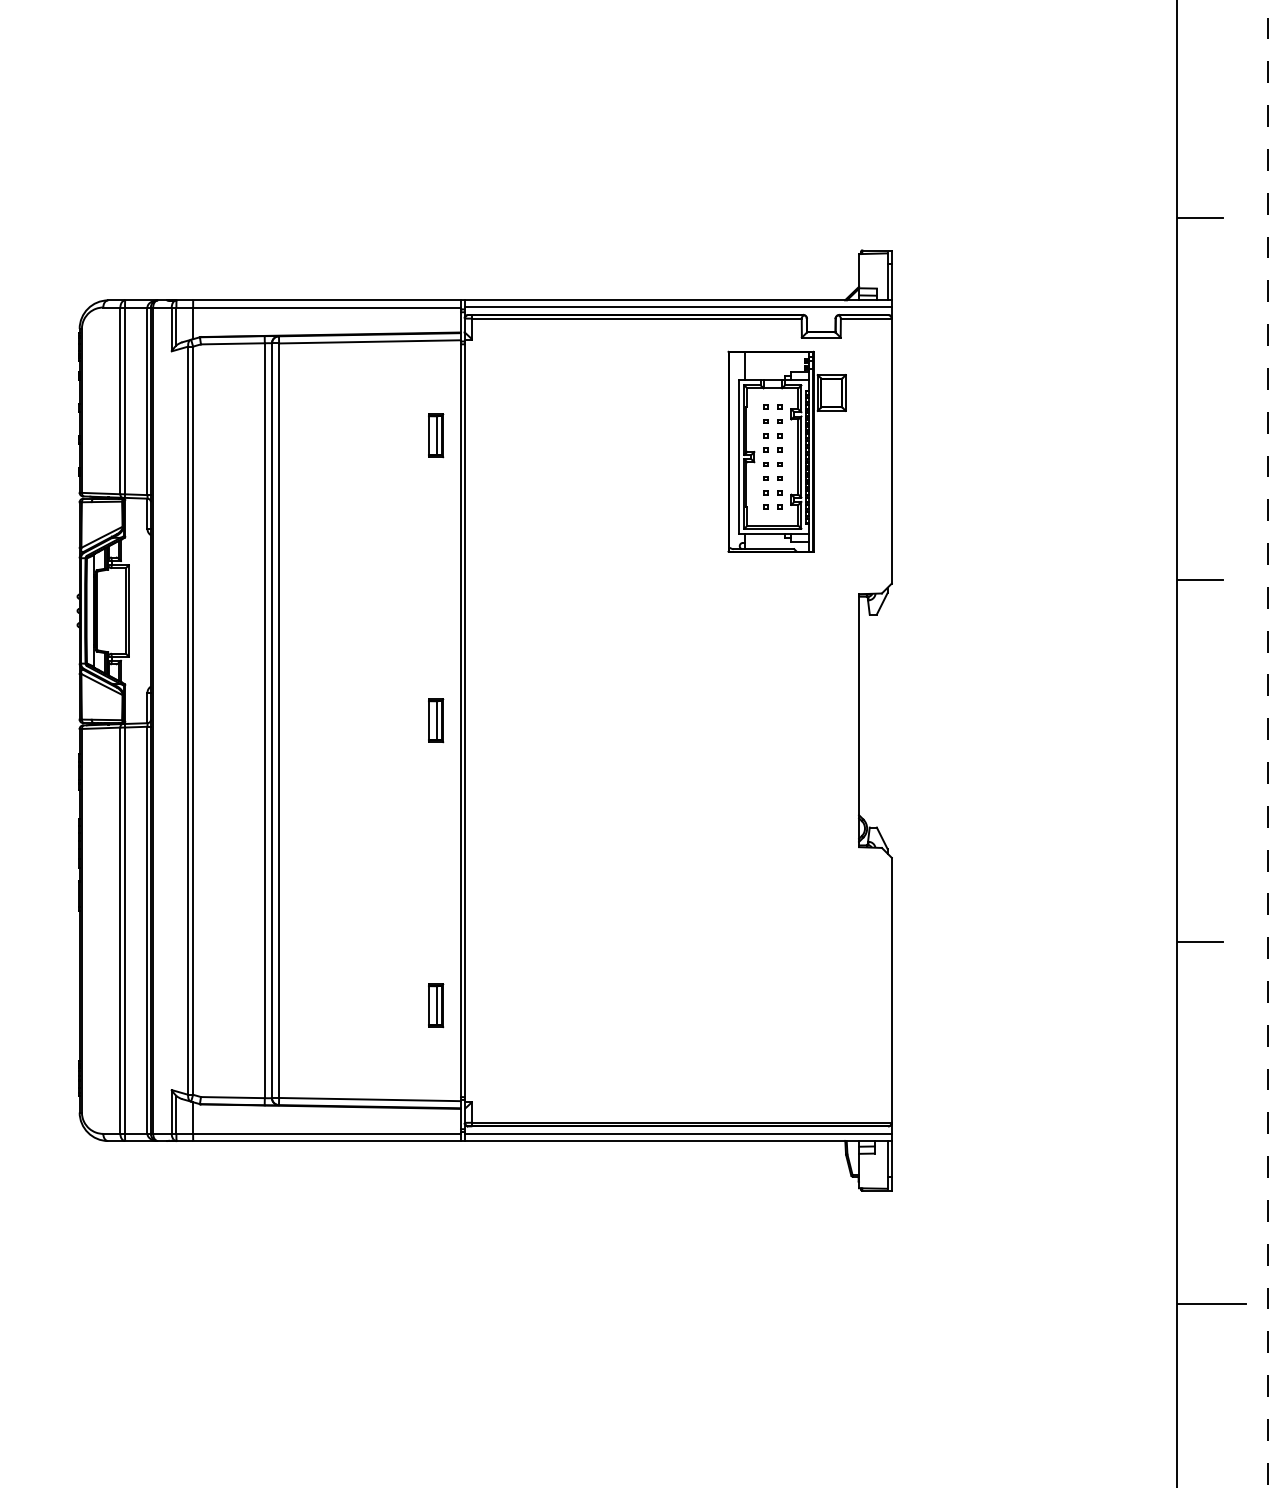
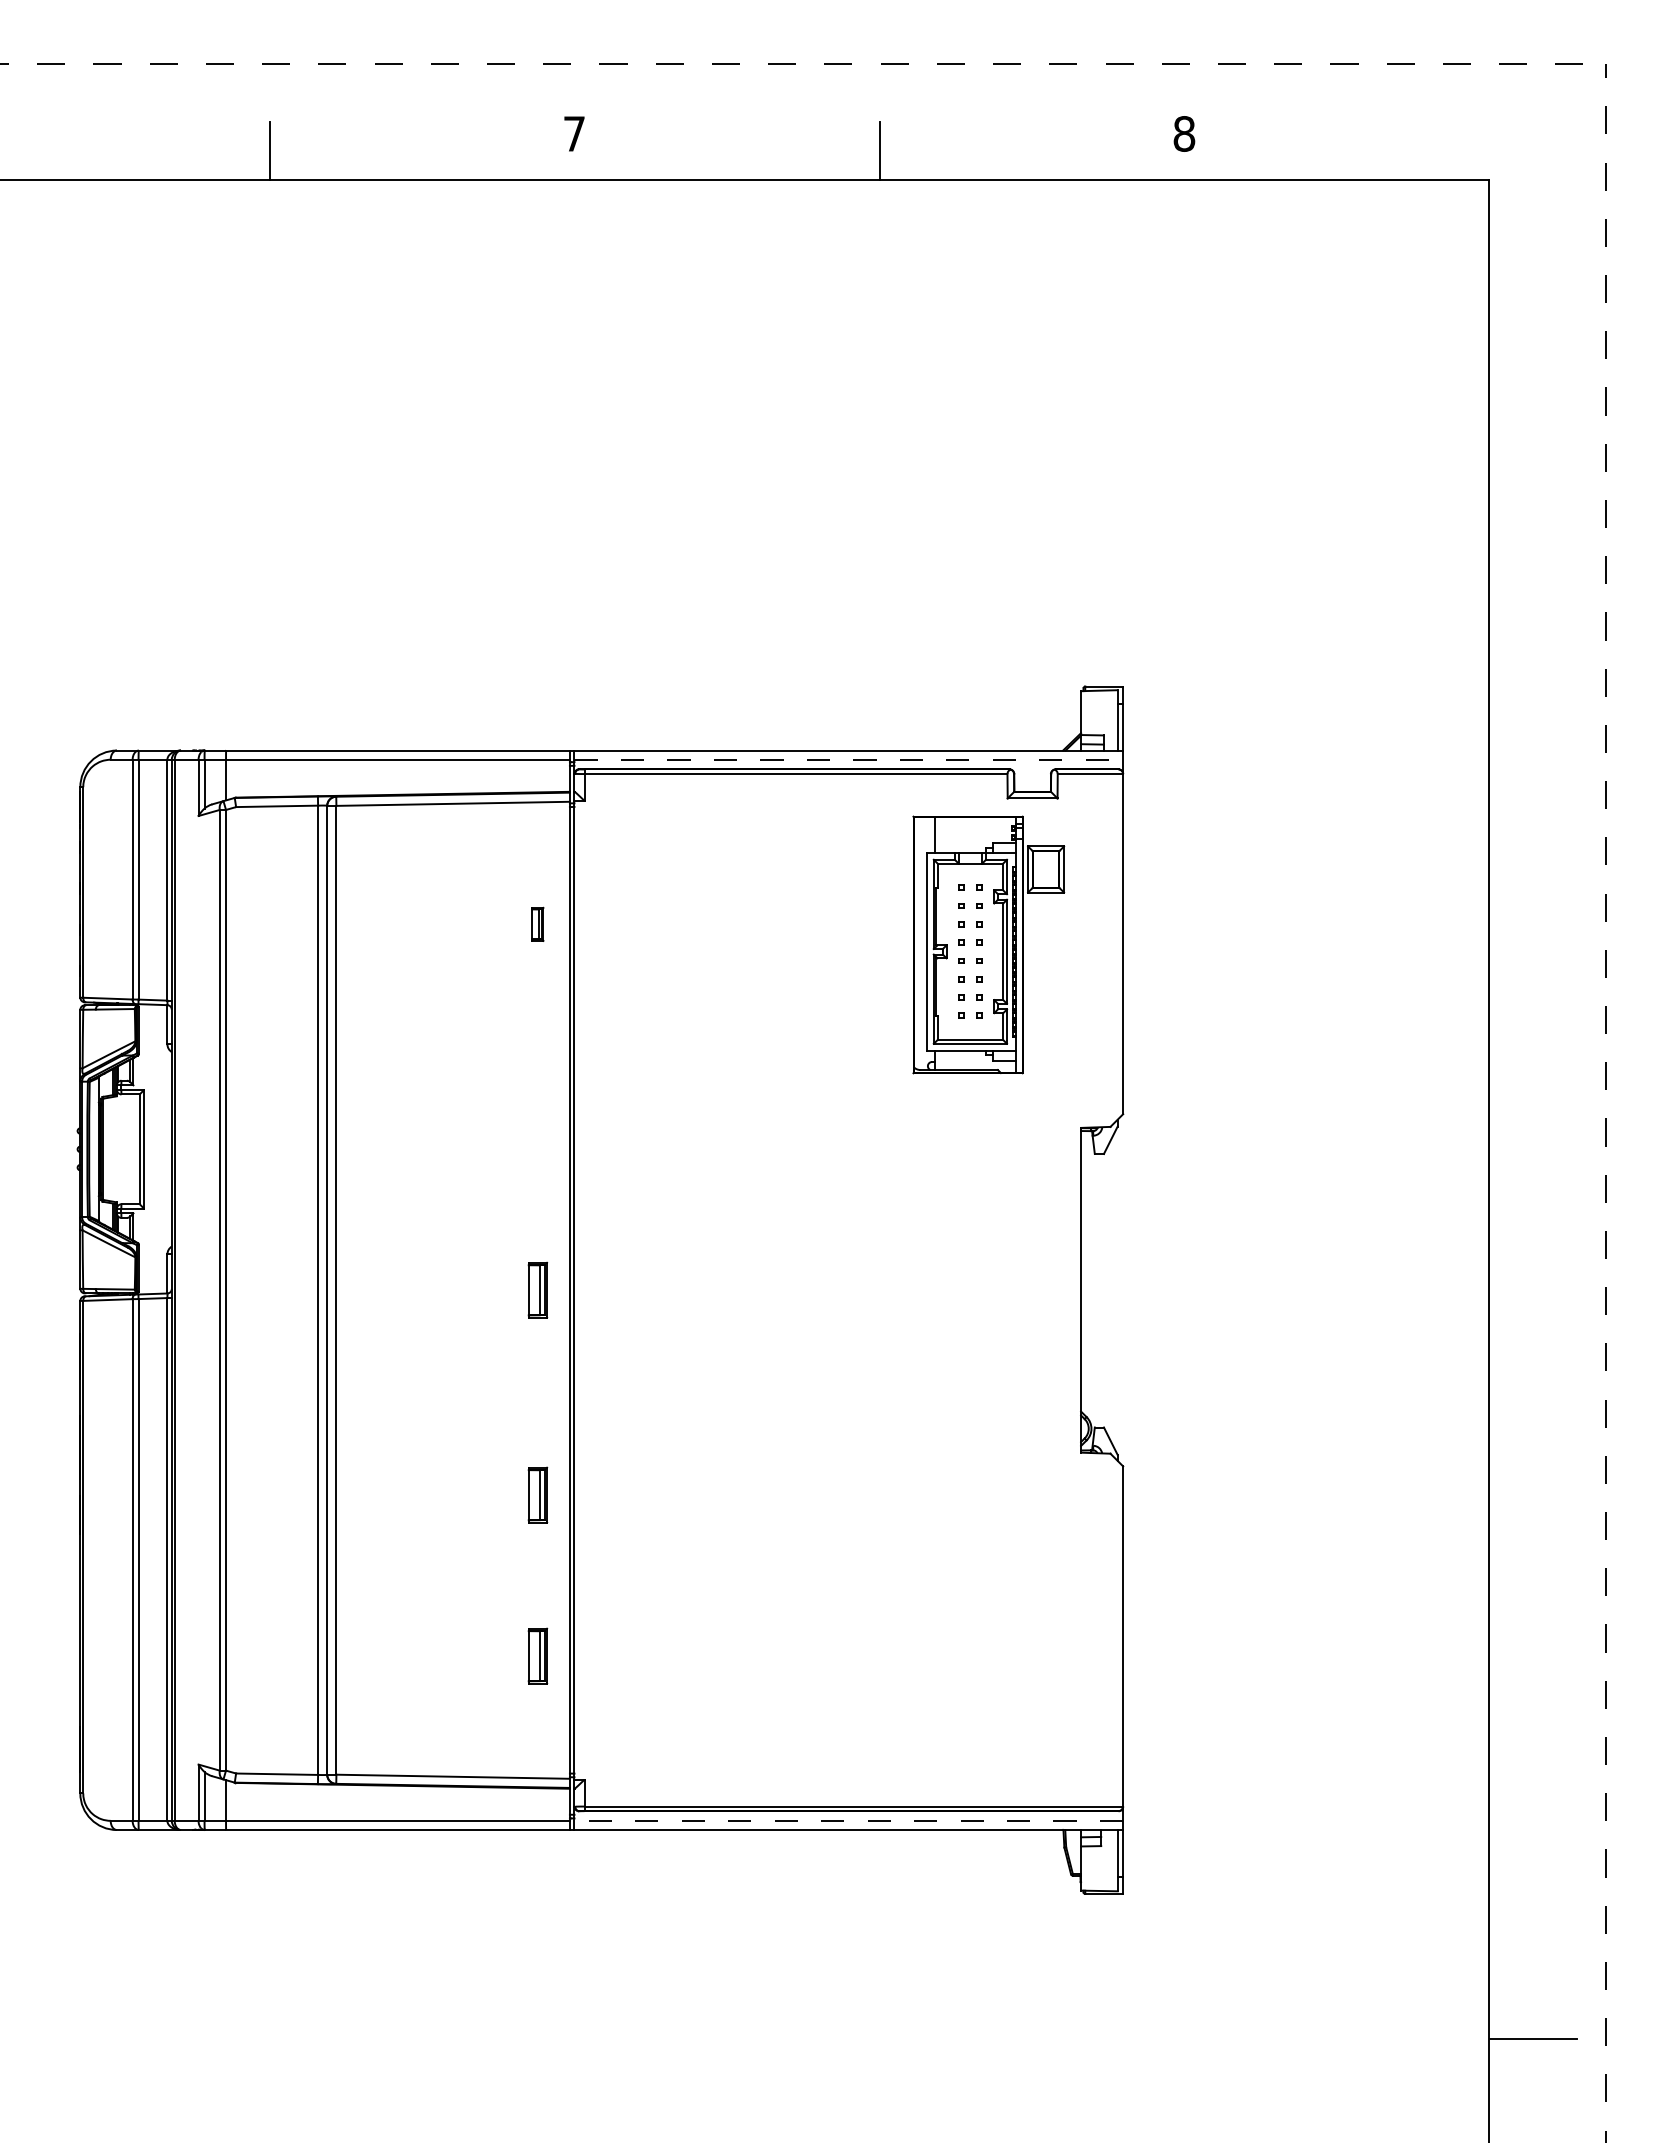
line: (1200, 218) -> (1519, 645), removed
line: (678, 307) -> (849, 759), solid -> dashed
part: (435, 435) -> (537, 924), size x0.6
line: (1200, 579) -> (1519, 1109), removed
part: (435, 879) -> (537, 1494), added
line: (1200, 942) -> (1519, 1574), removed
line: (677, 1133) -> (848, 1820), solid -> dashed

